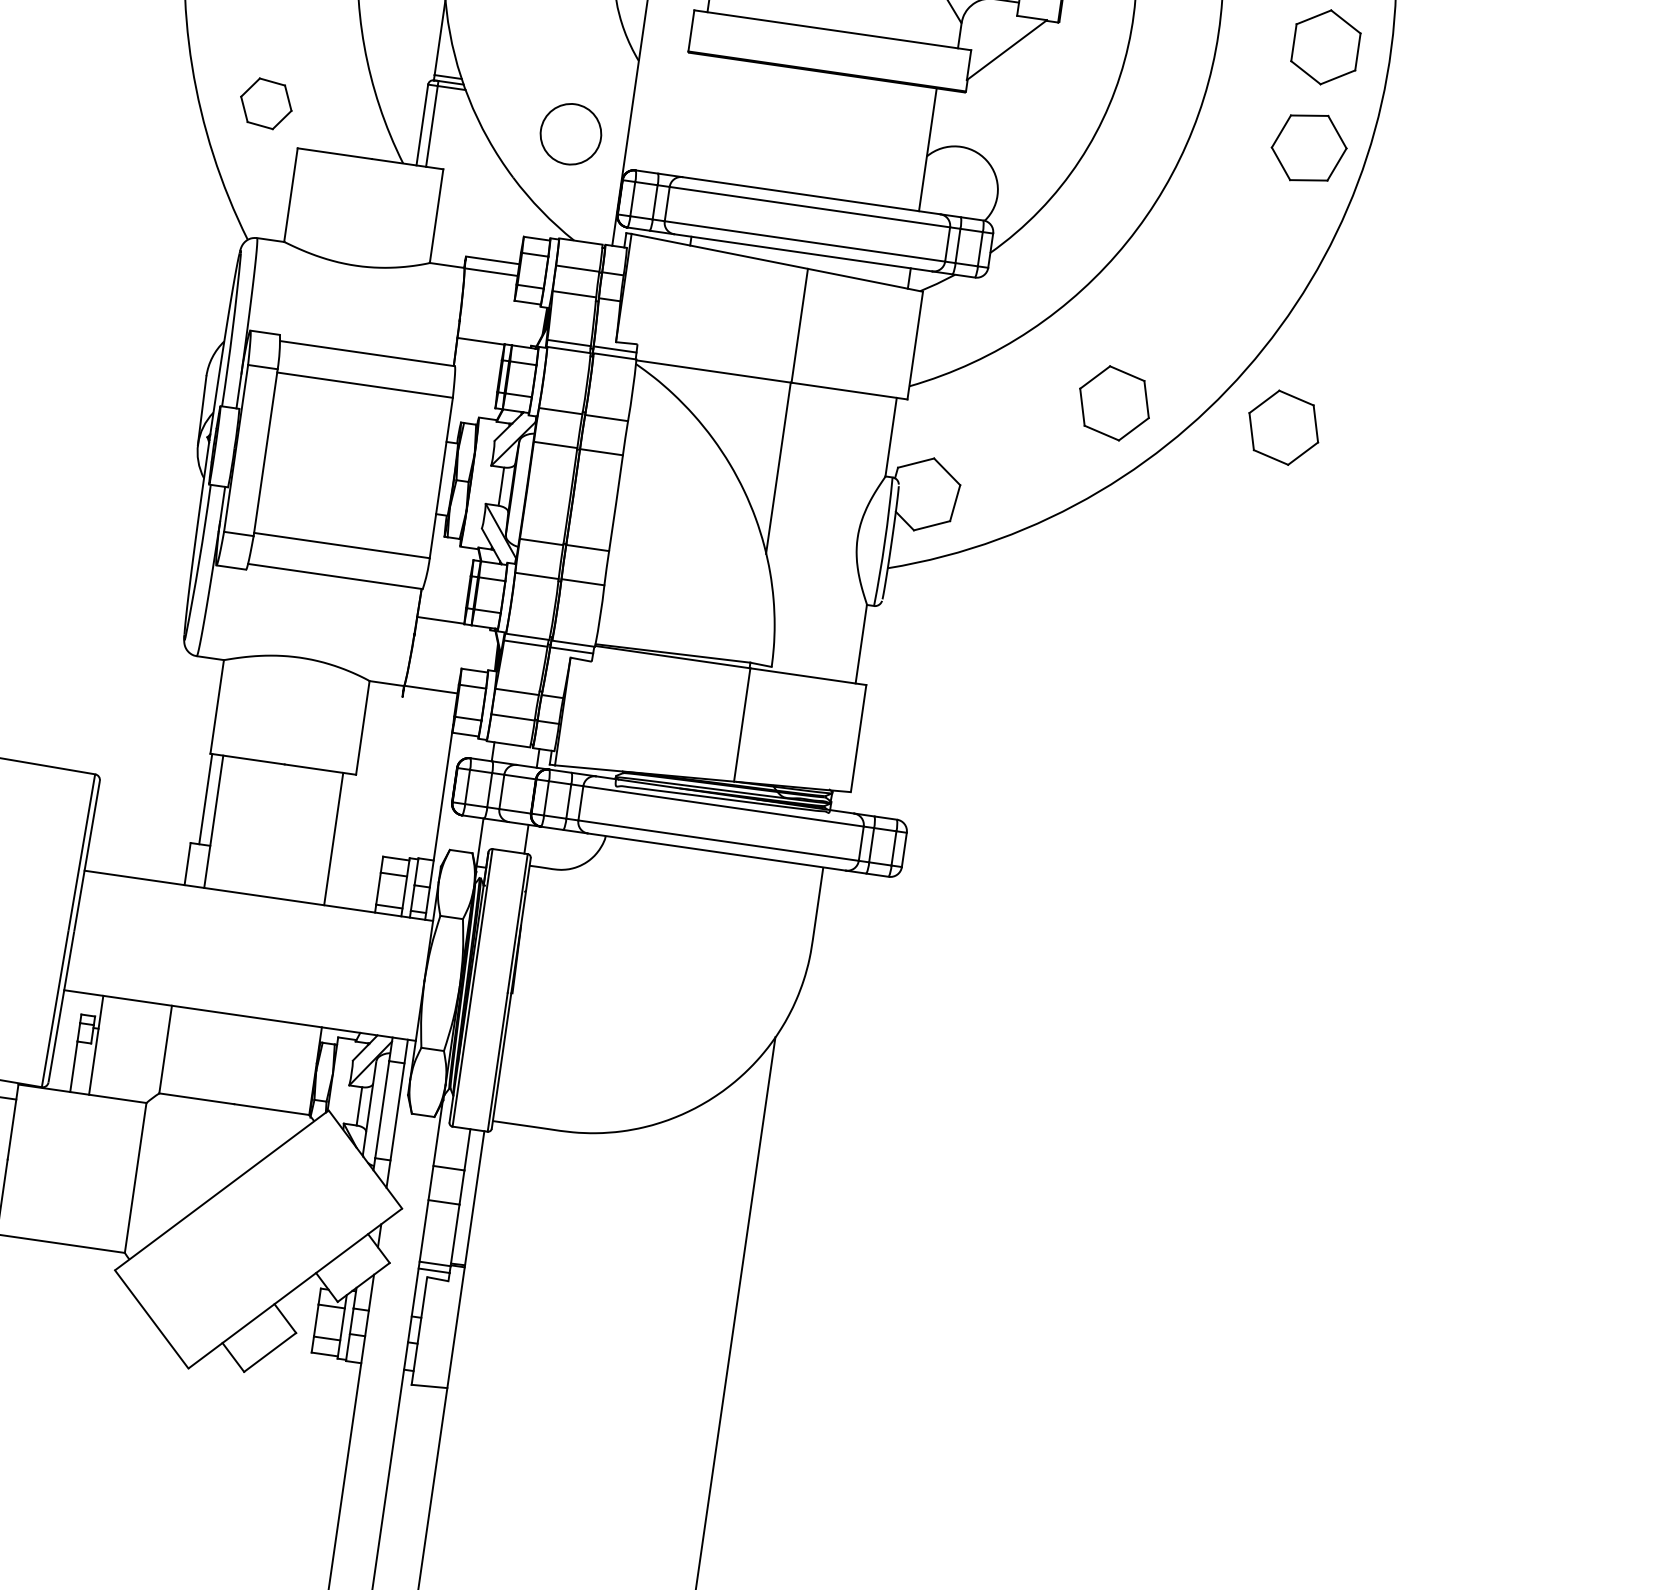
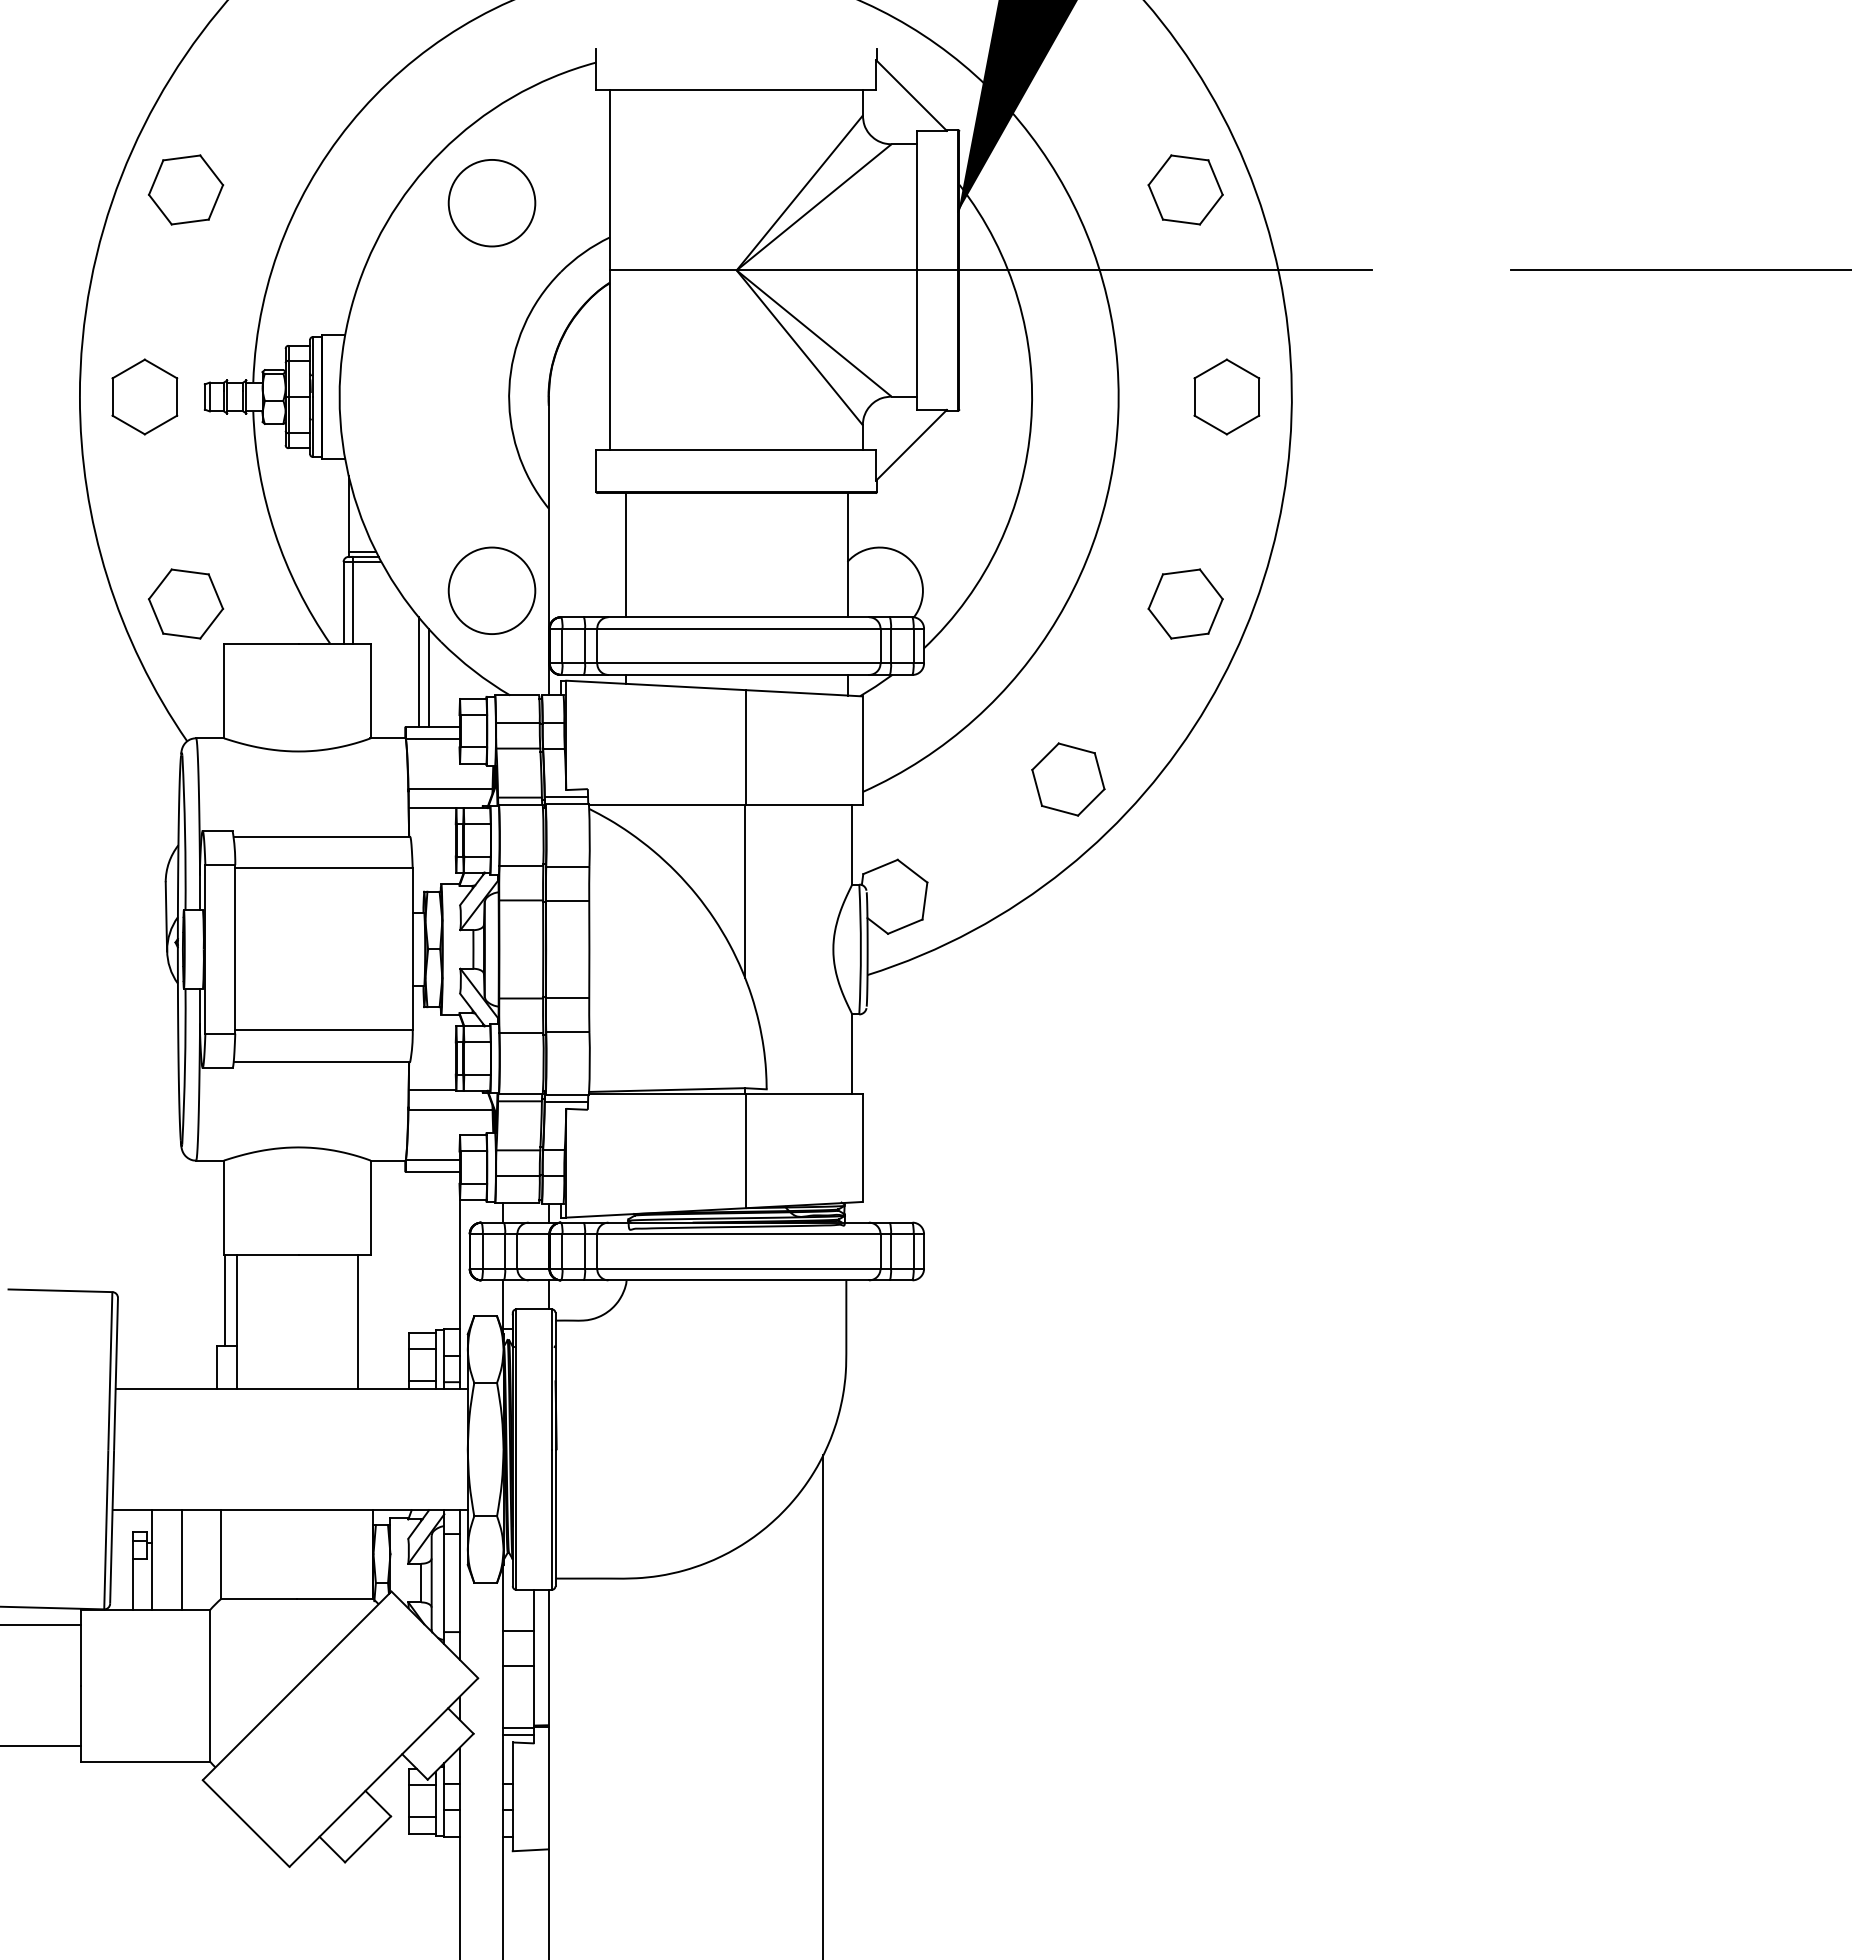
part: (266, 103) -> (186, 603), size x1.43
line: (708, 118) -> (625, 555), added
circle: (570, 133) -> (491, 590), size x1.43
part: (1309, 147) -> (1185, 603), moved
line: (486, 203) -> (418, 671), added
line: (495, 211) -> (428, 677), added
line: (501, 324) -> (450, 788), added
part: (1283, 427) -> (1239, 779), removed
line: (455, 642) -> (450, 1110), added
line: (429, 701) -> (432, 1172), added
line: (125, 1049) -> (181, 1560), added

